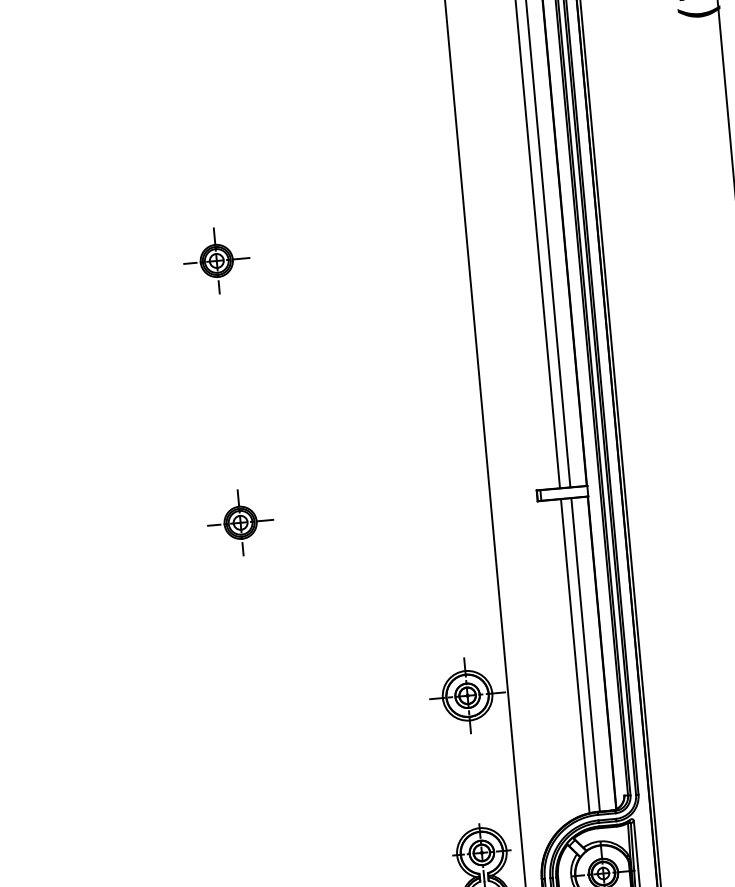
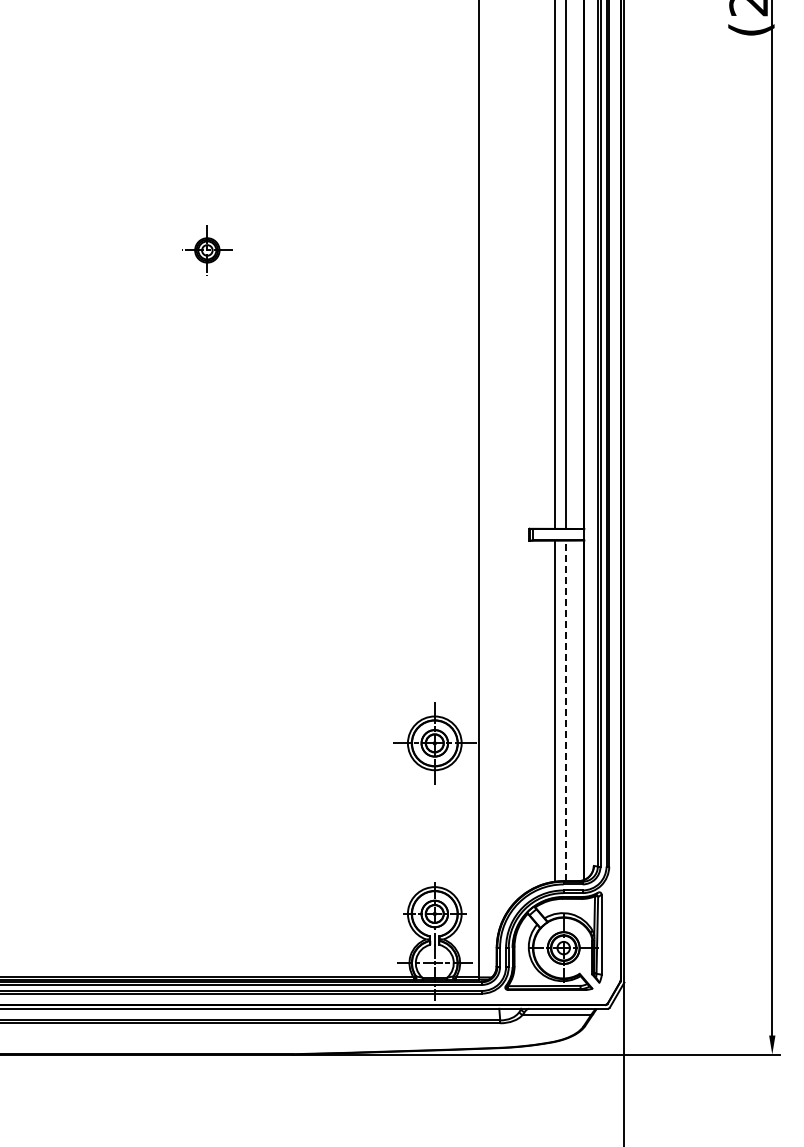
part: (216, 261) -> (207, 250), size x0.7
part: (240, 522) -> (207, 534), removed
line: (585, 654) -> (565, 710), solid -> dashed

